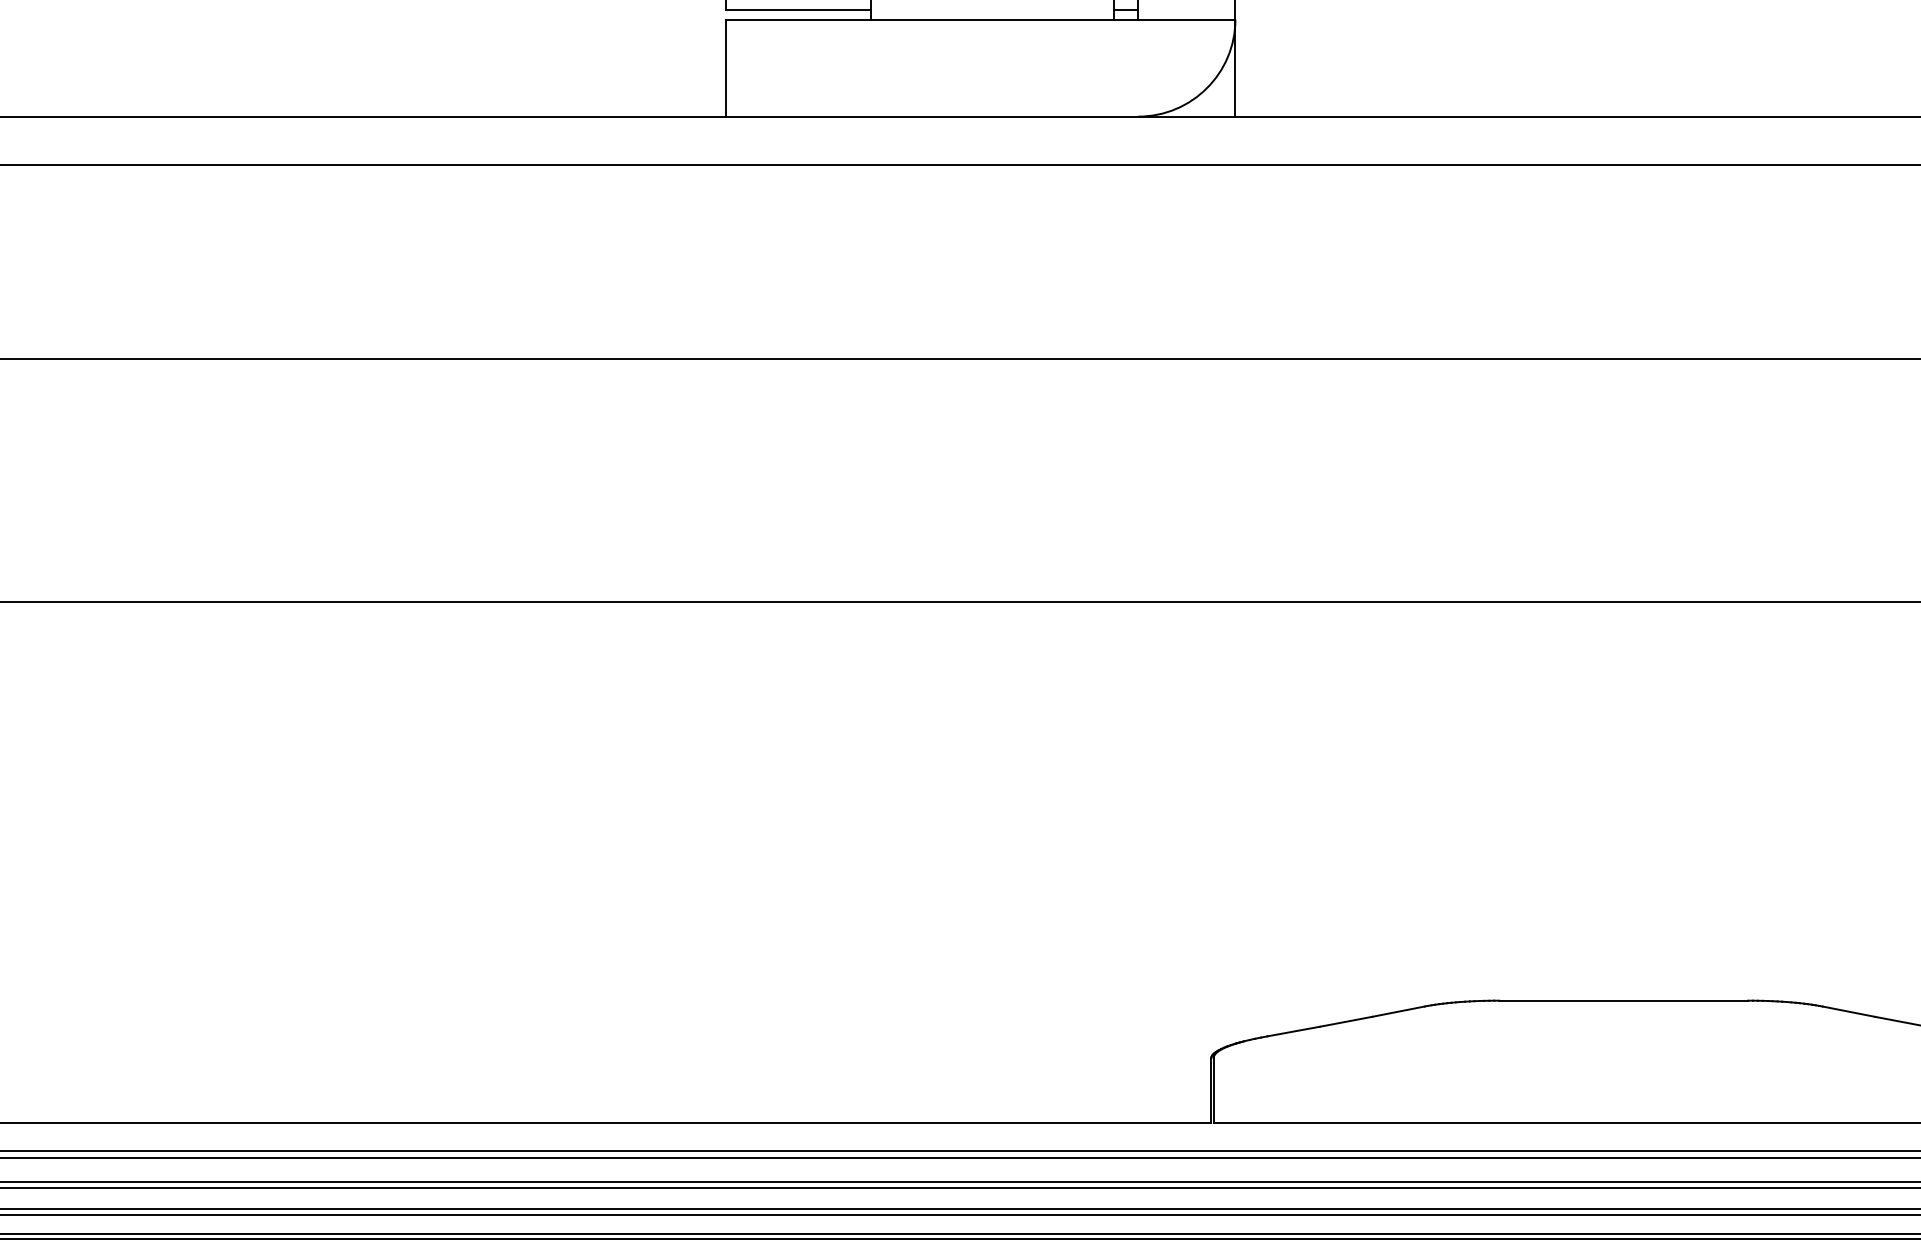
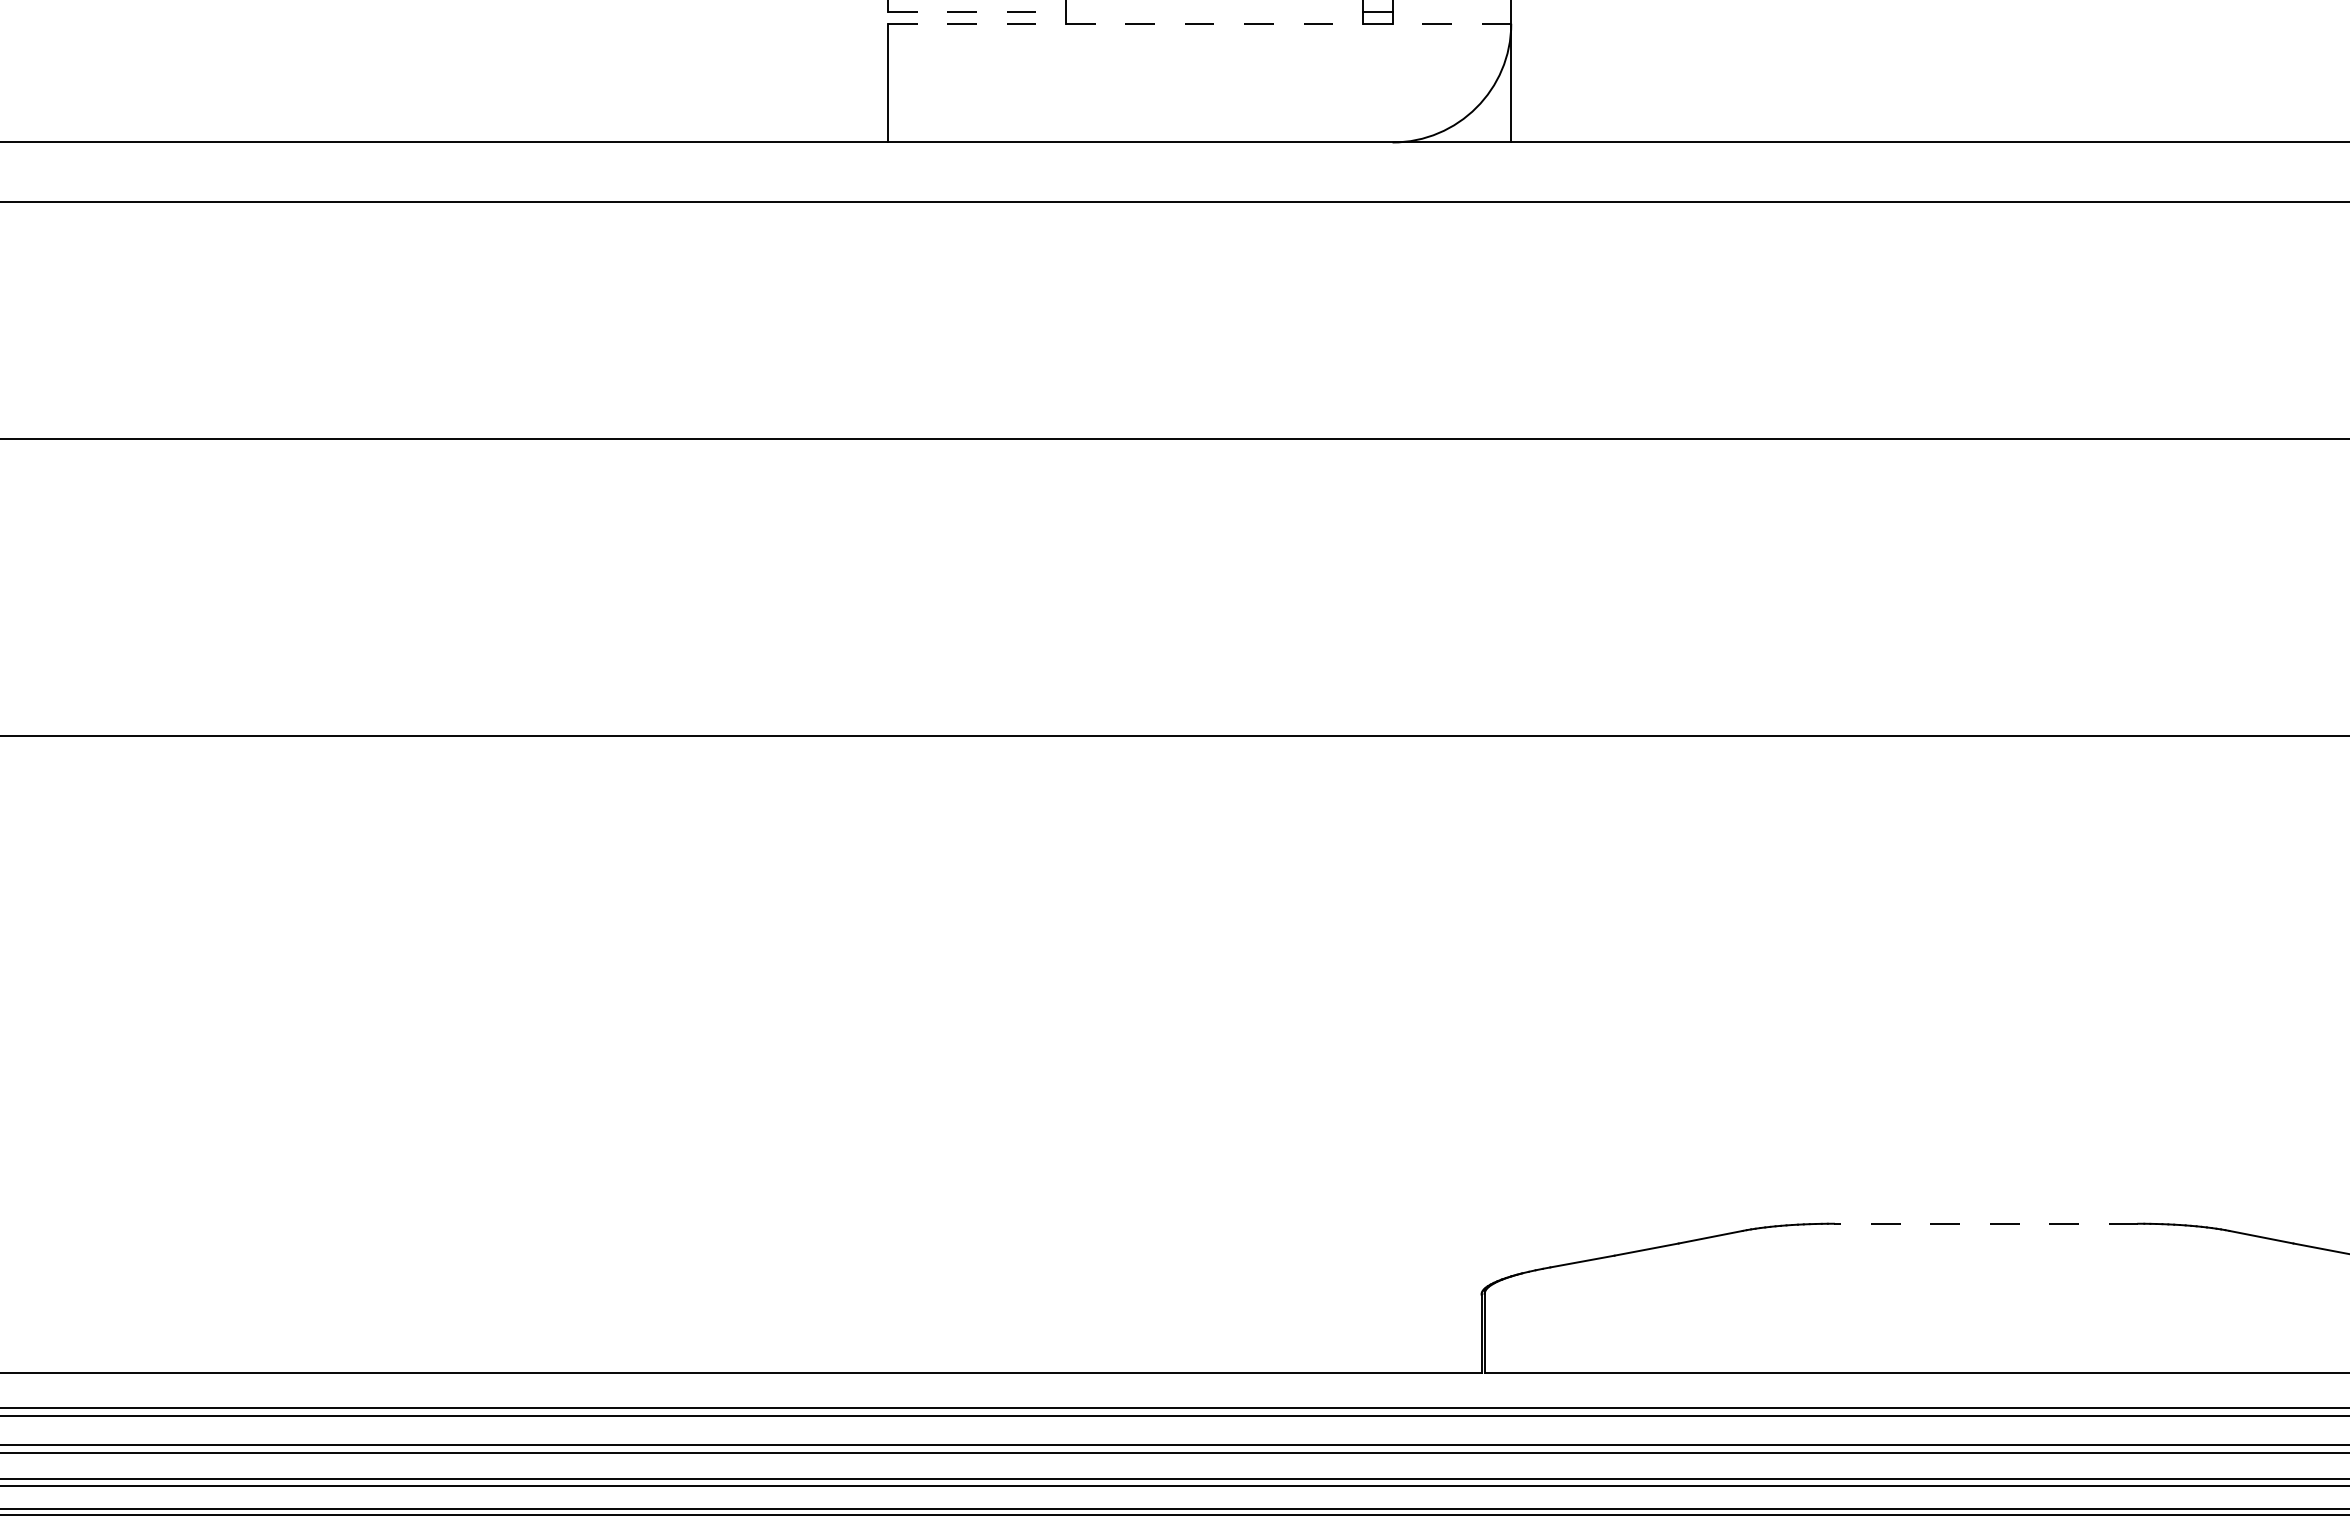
line: (799, 9) -> (977, 11), solid -> dashed
line: (980, 19) -> (1199, 23), solid -> dashed
line: (1623, 1000) -> (1985, 1223), solid -> dashed

